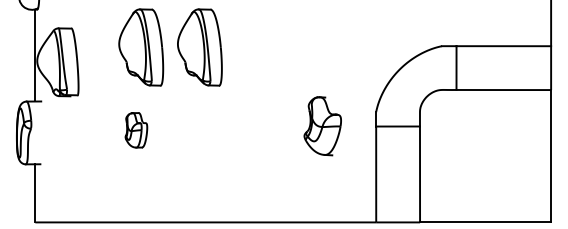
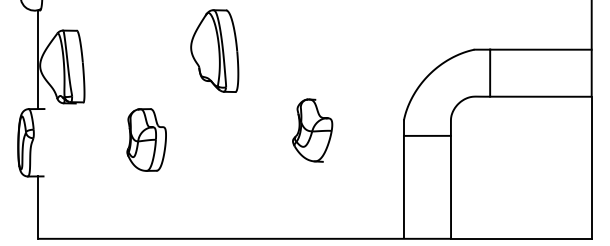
part: (140, 46) -> (151, 50), removed
part: (322, 126) -> (312, 130), moved
part: (136, 129) -> (146, 139), size x1.67

